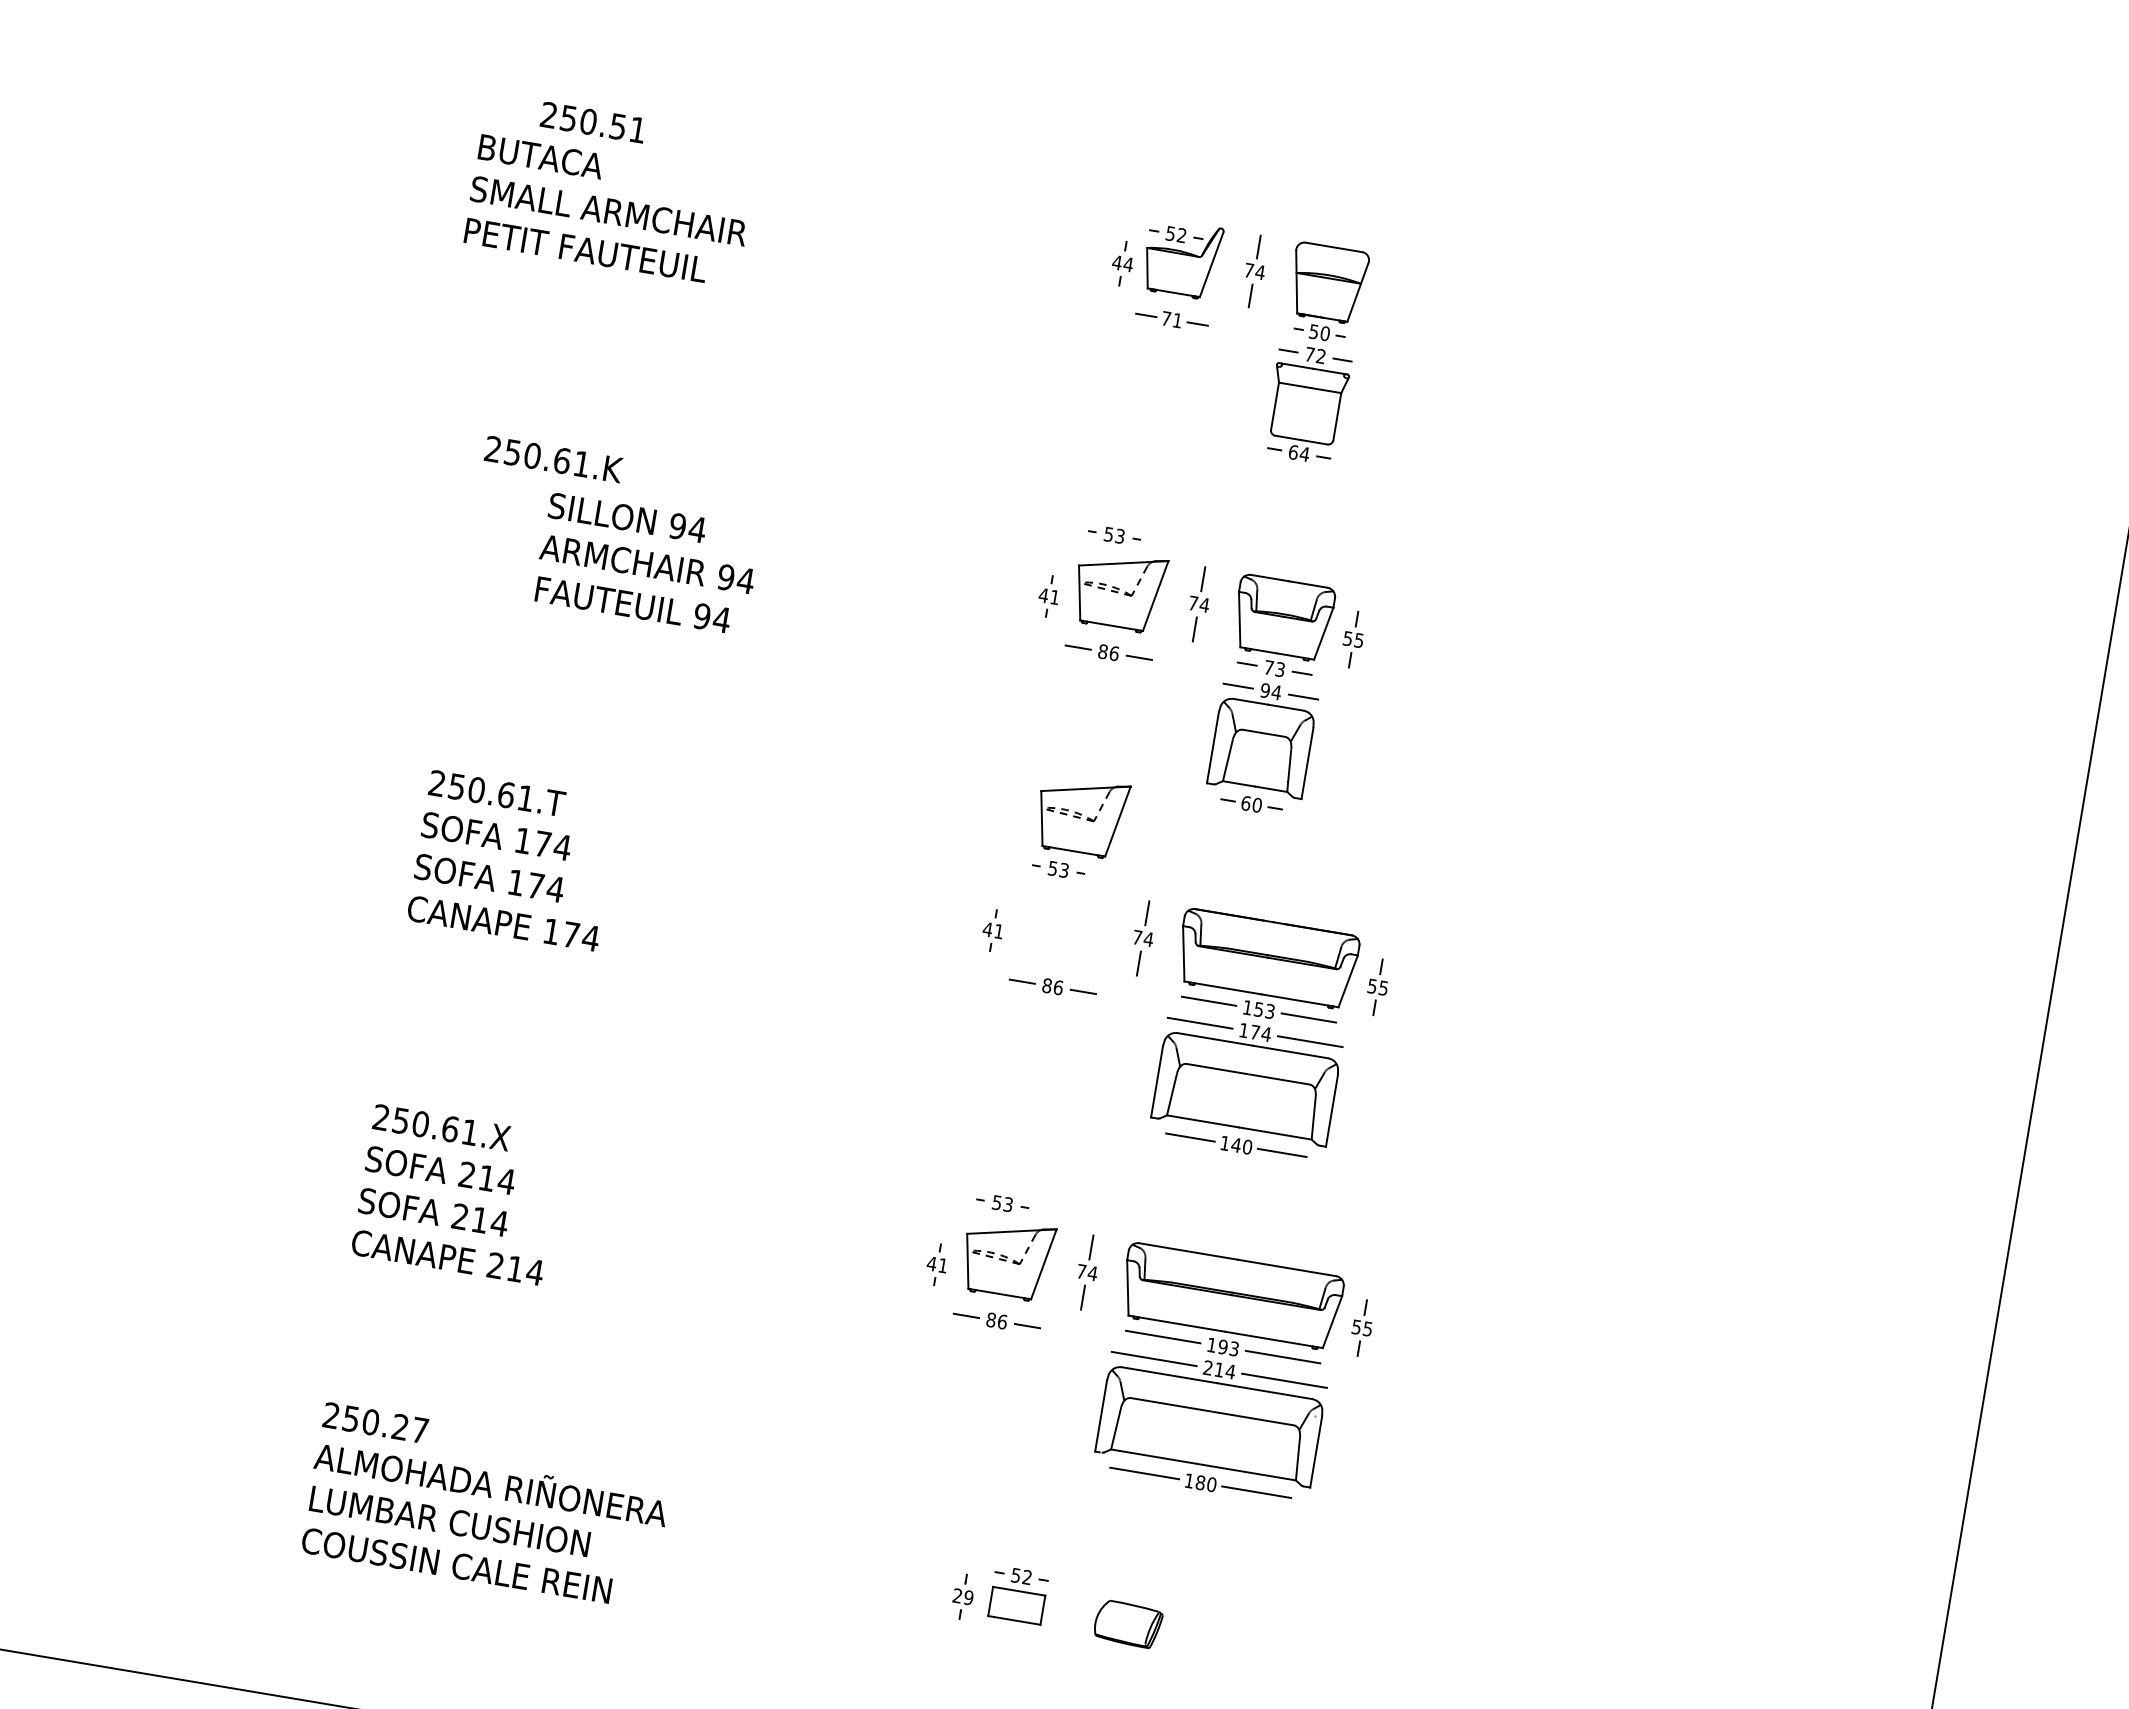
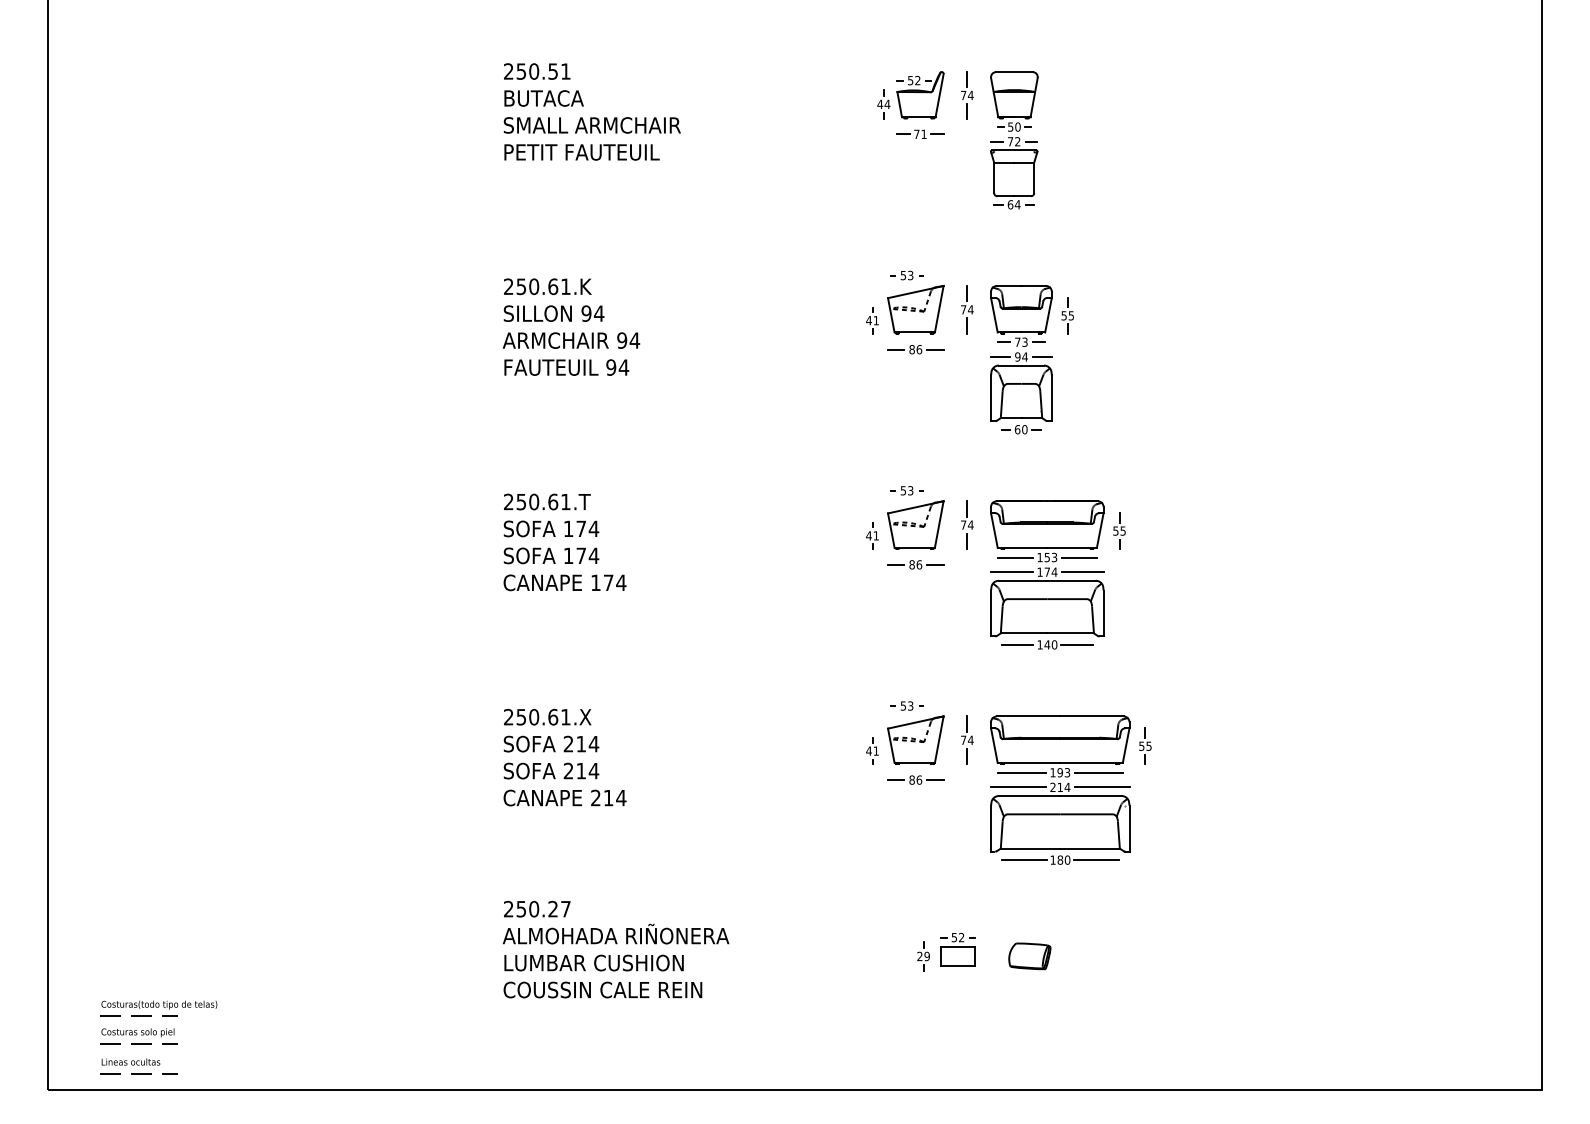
text: (607, 211) -> (591, 125), moved
text: (647, 564) -> (571, 340), moved
part: (1081, 815) -> (915, 524), moved

